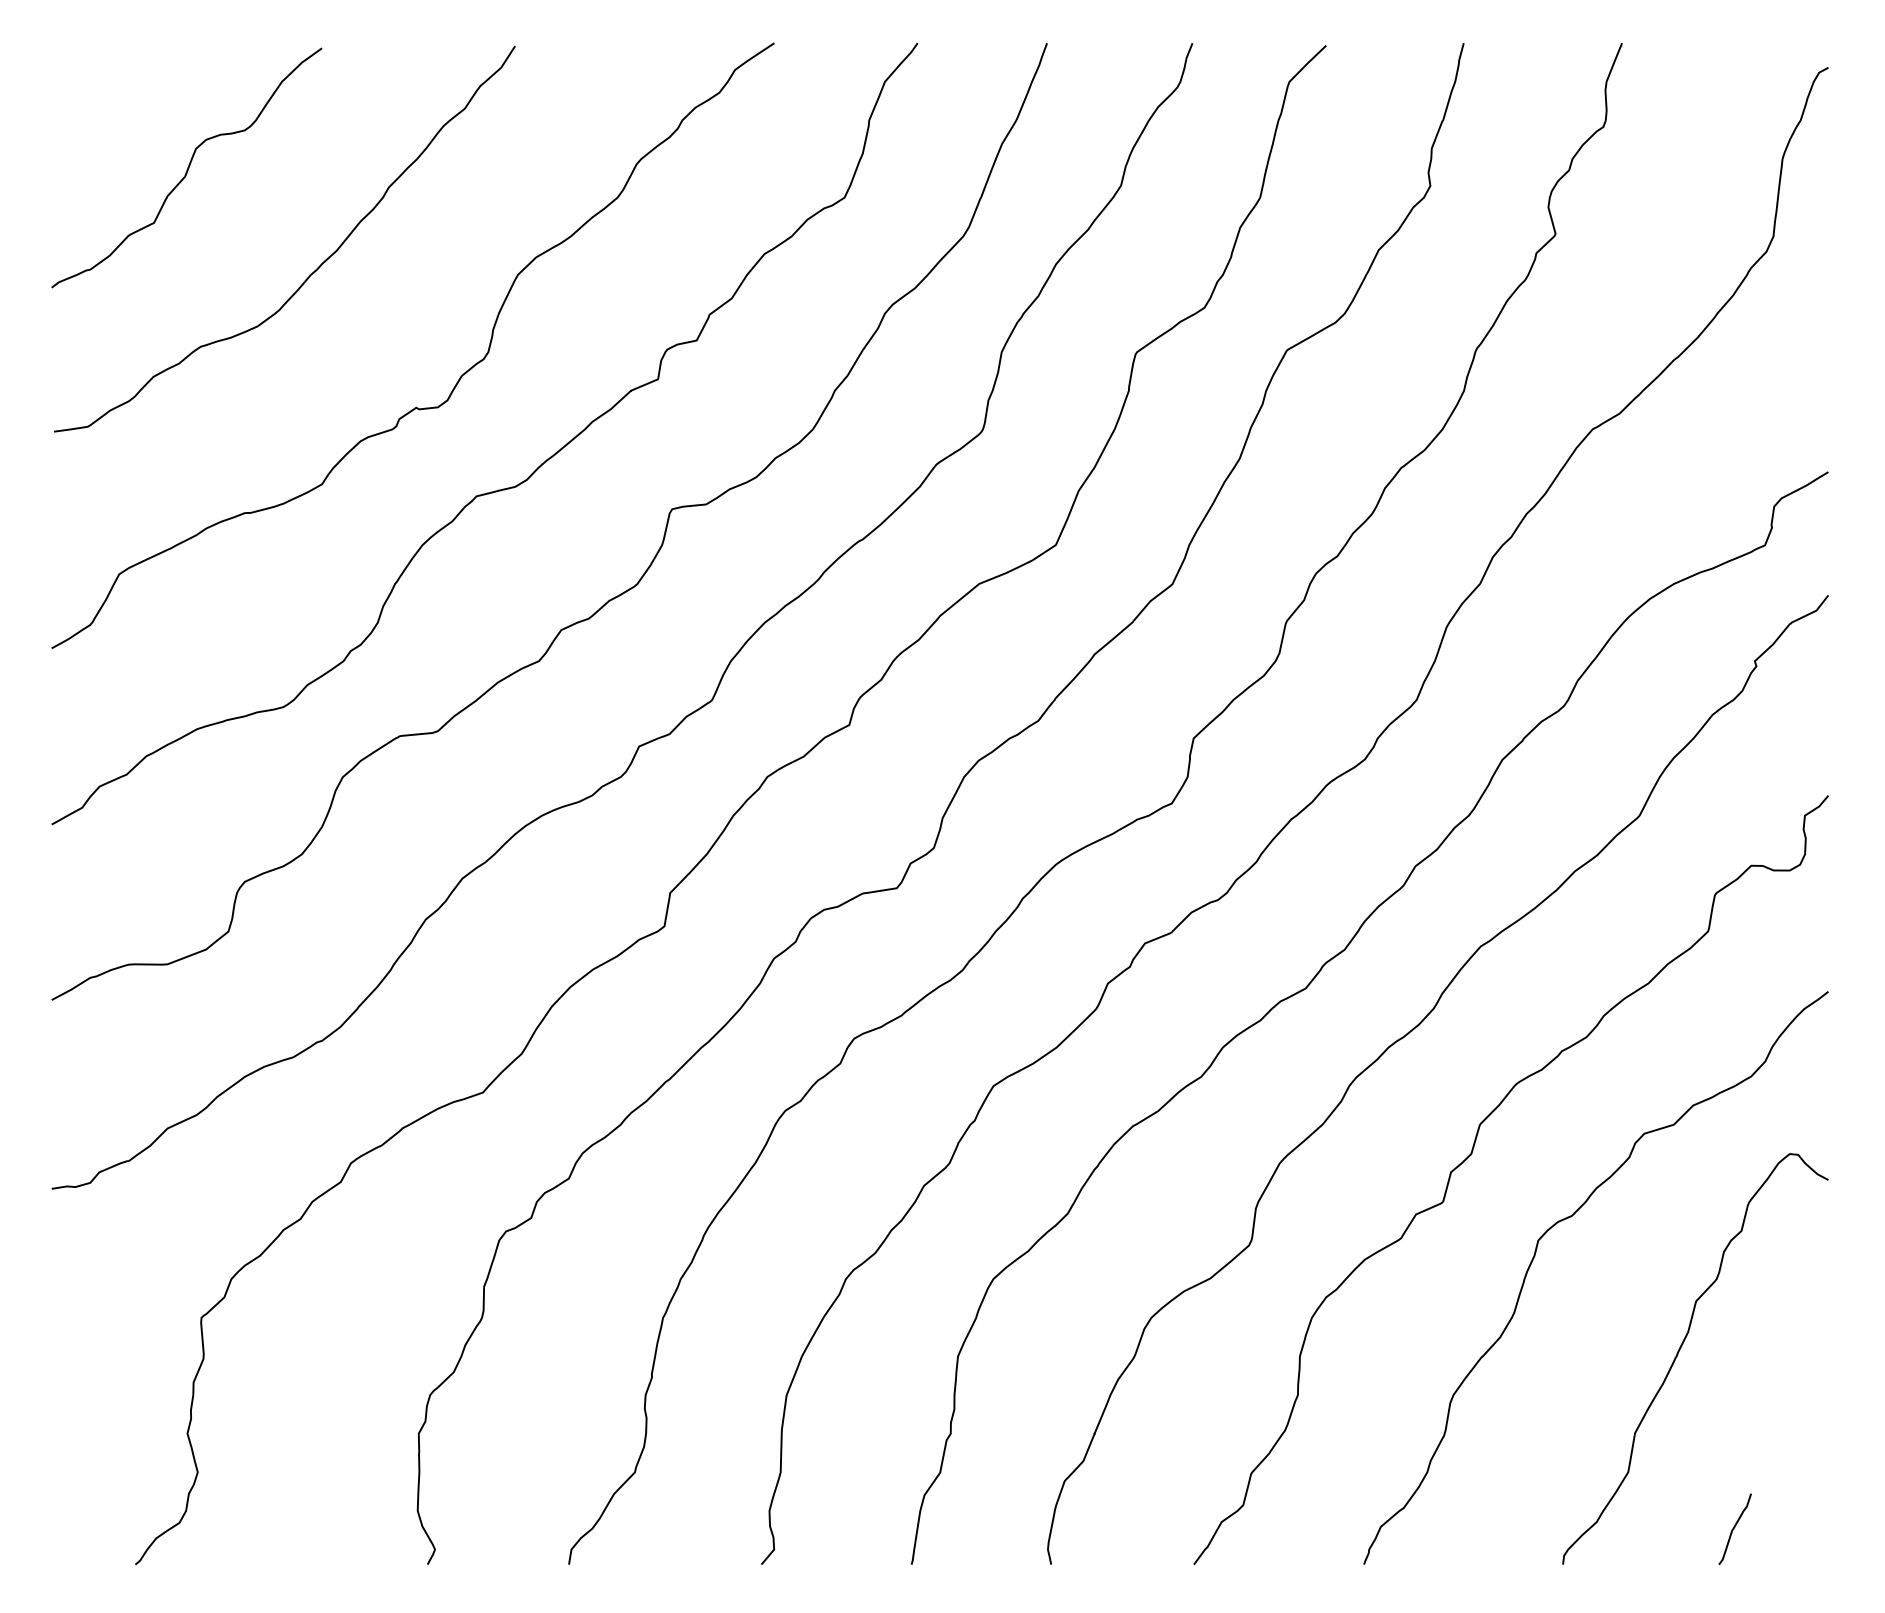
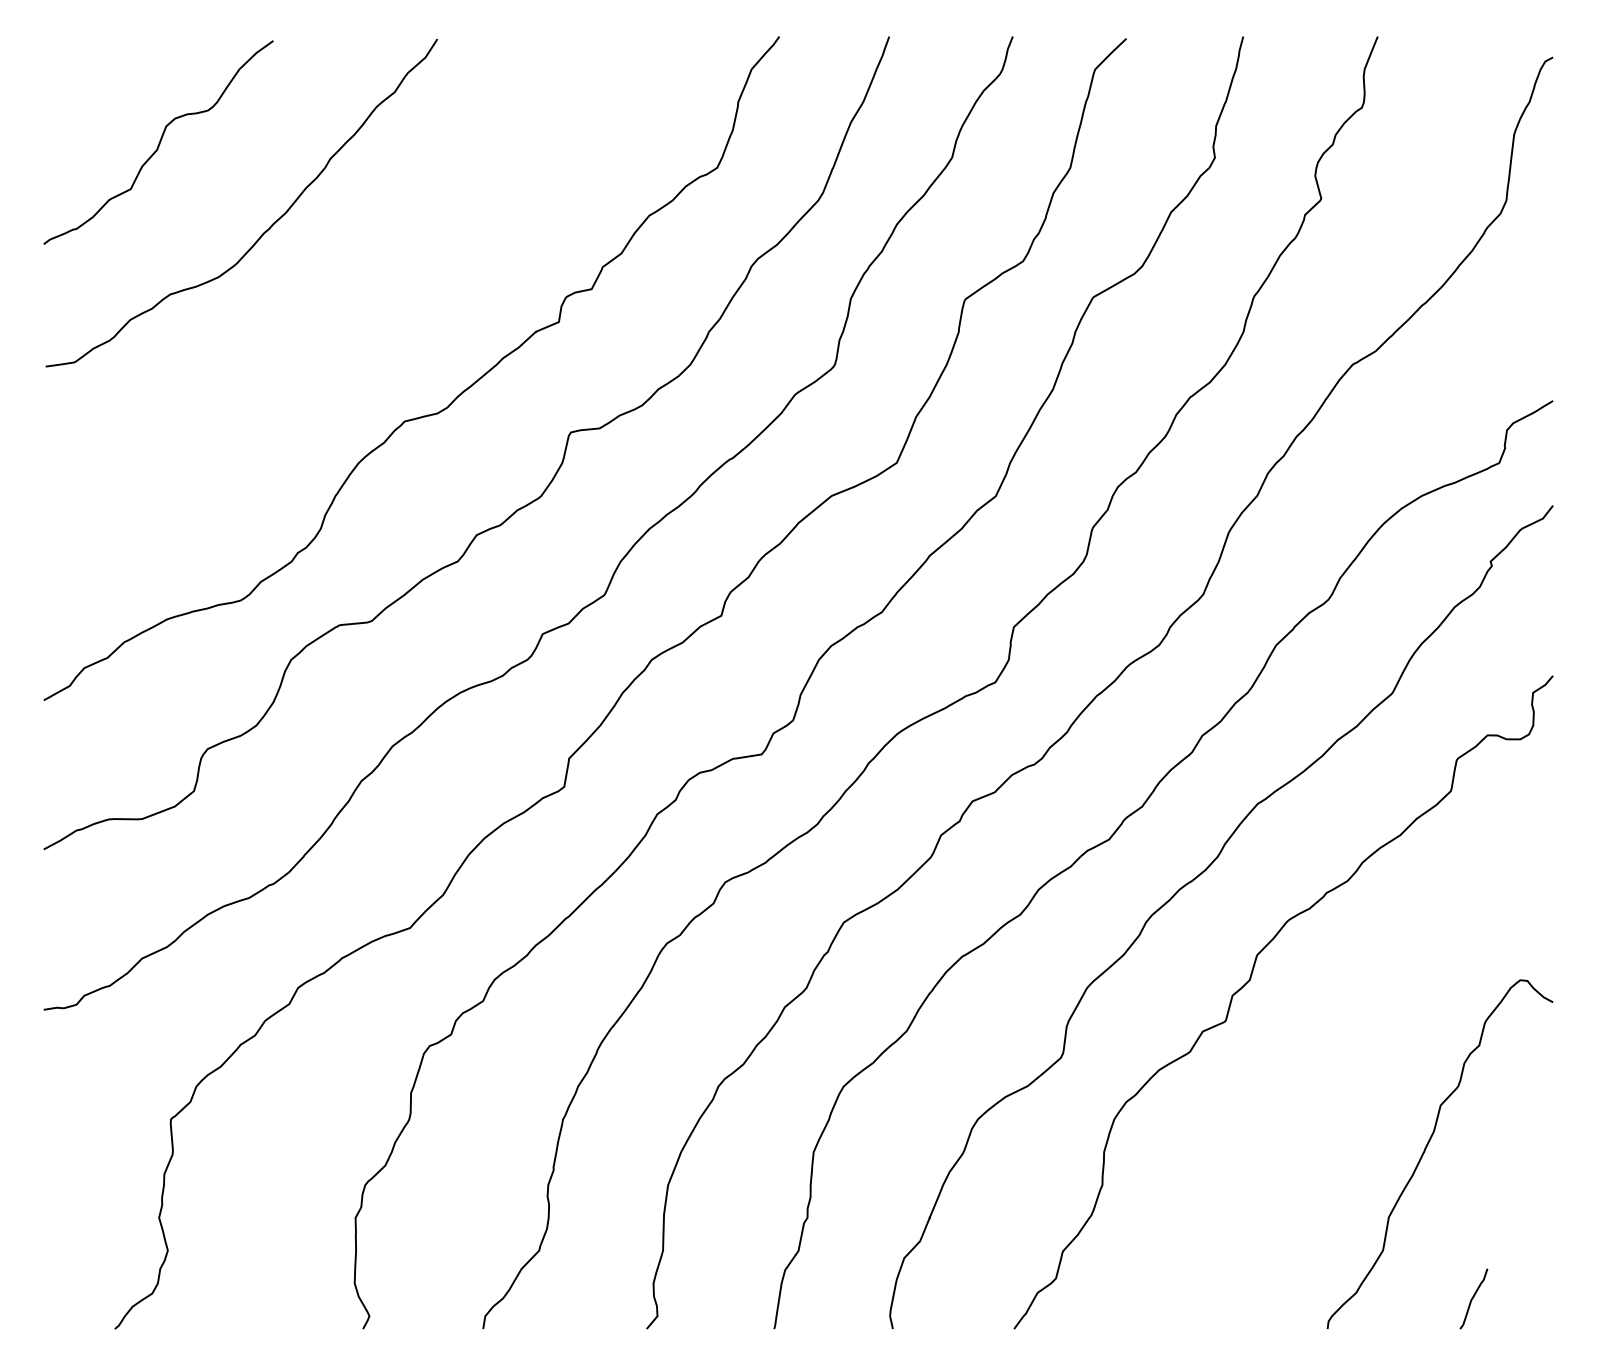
curve: (459, 377) -> (390, 320), removed
curve: (1535, 1256) -> (1304, 1067), removed

